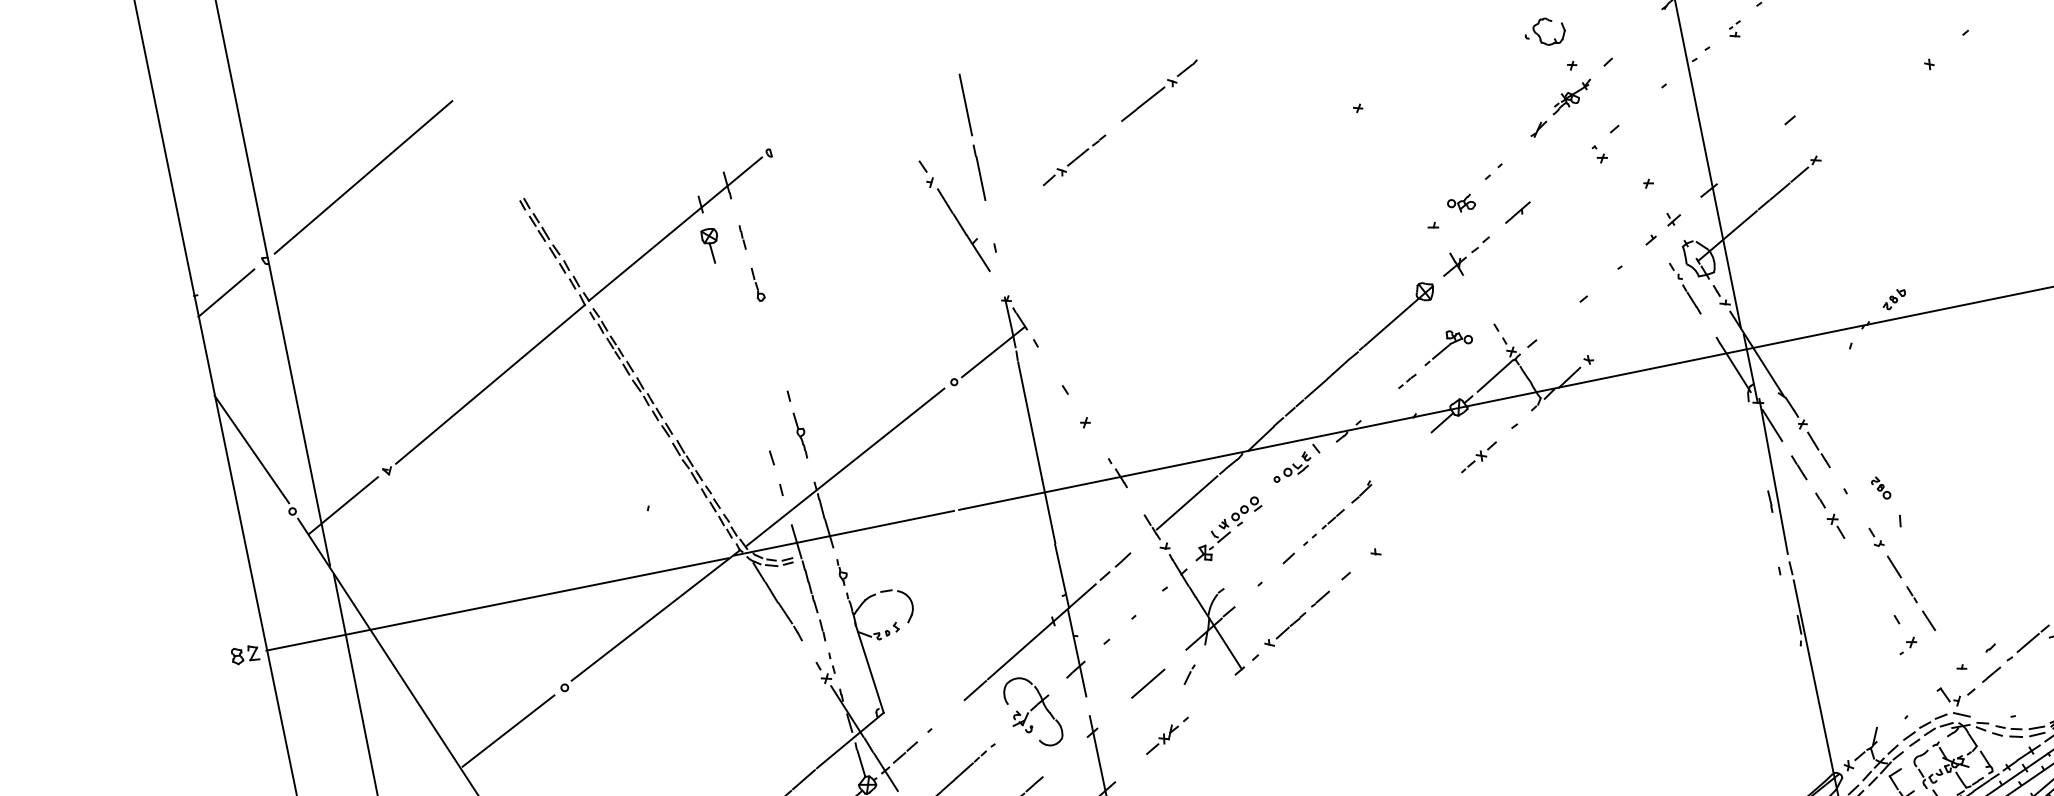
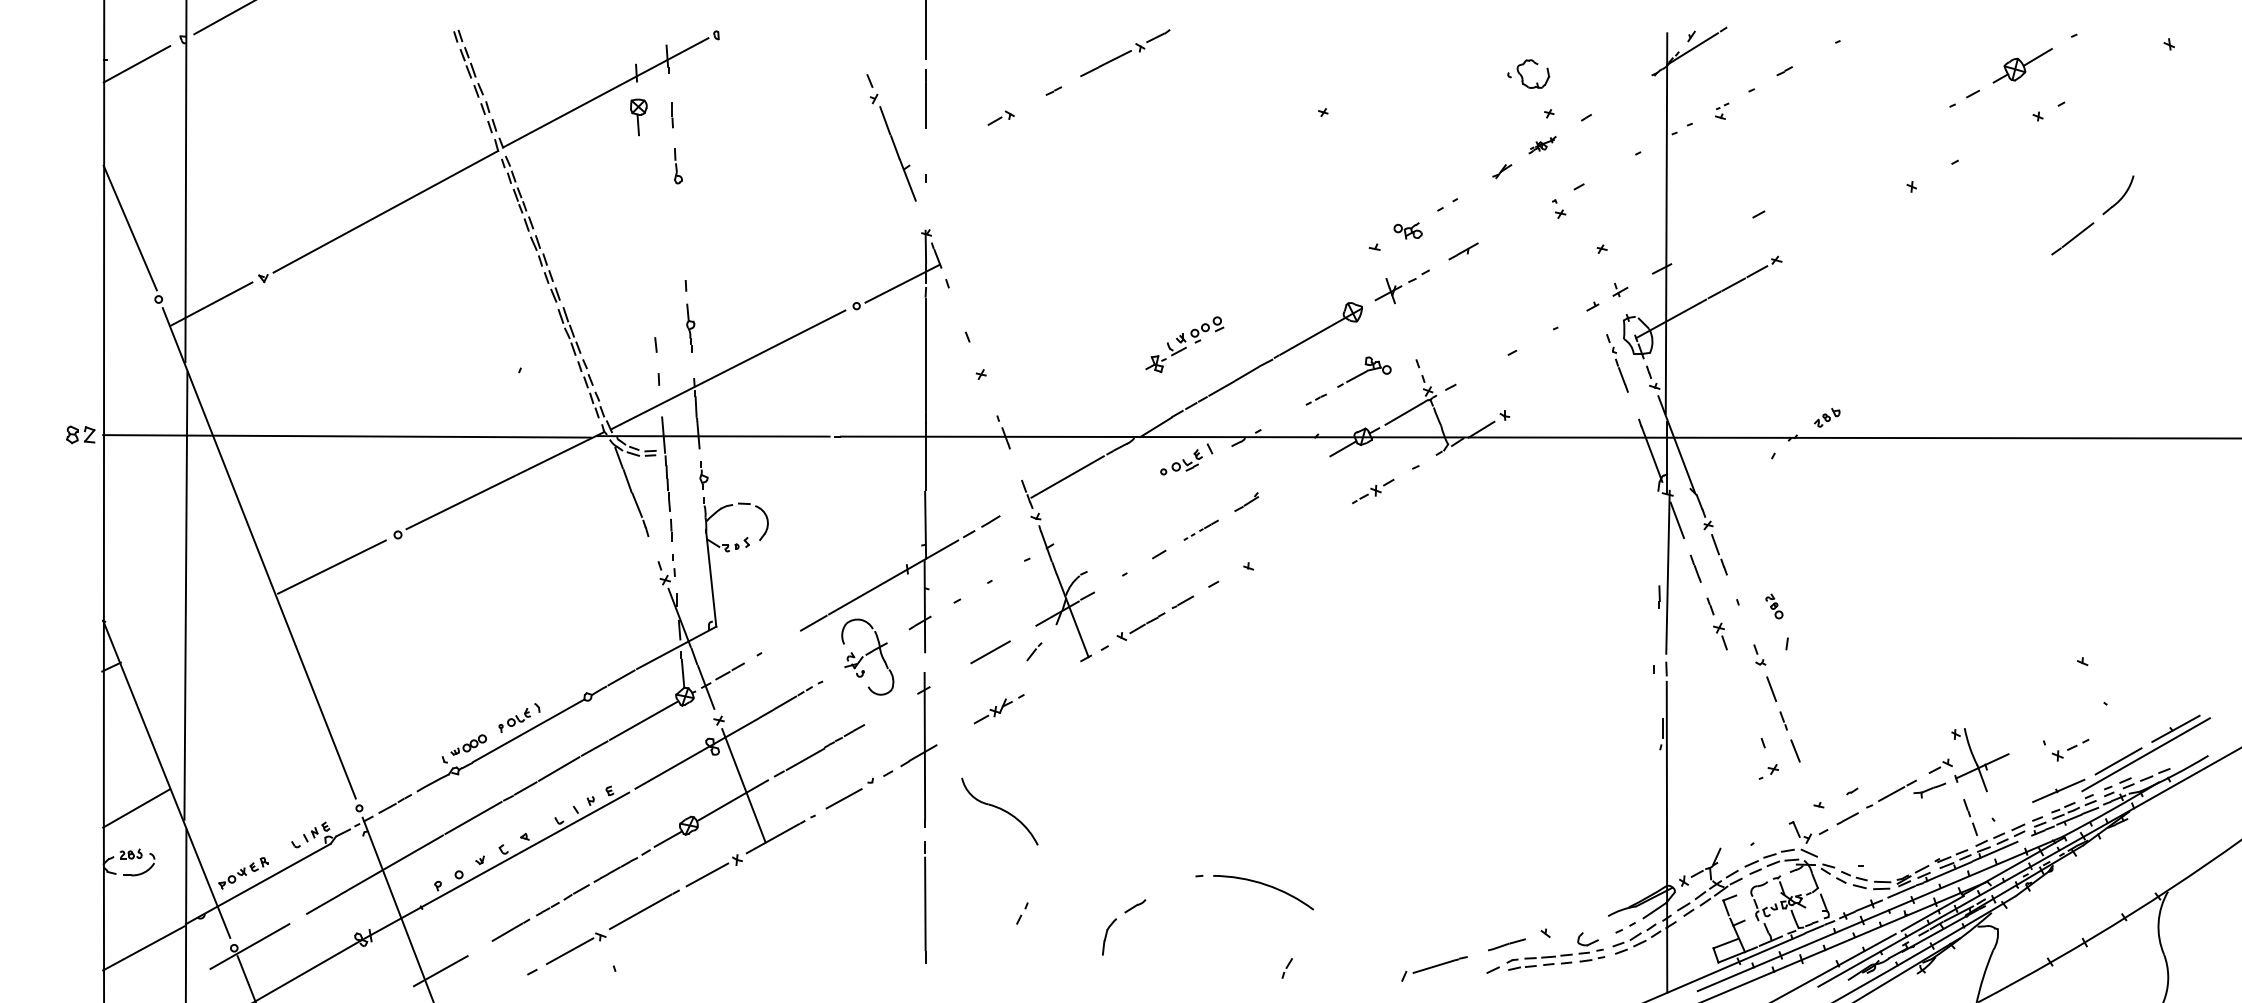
part: (1571, 96) -> (1542, 144), size x0.6
line: (1077, 157) -> (1028, 103), removed
part: (1322, 526) -> (1200, 529), size x0.7
part: (1227, 529) -> (1184, 344), moved

